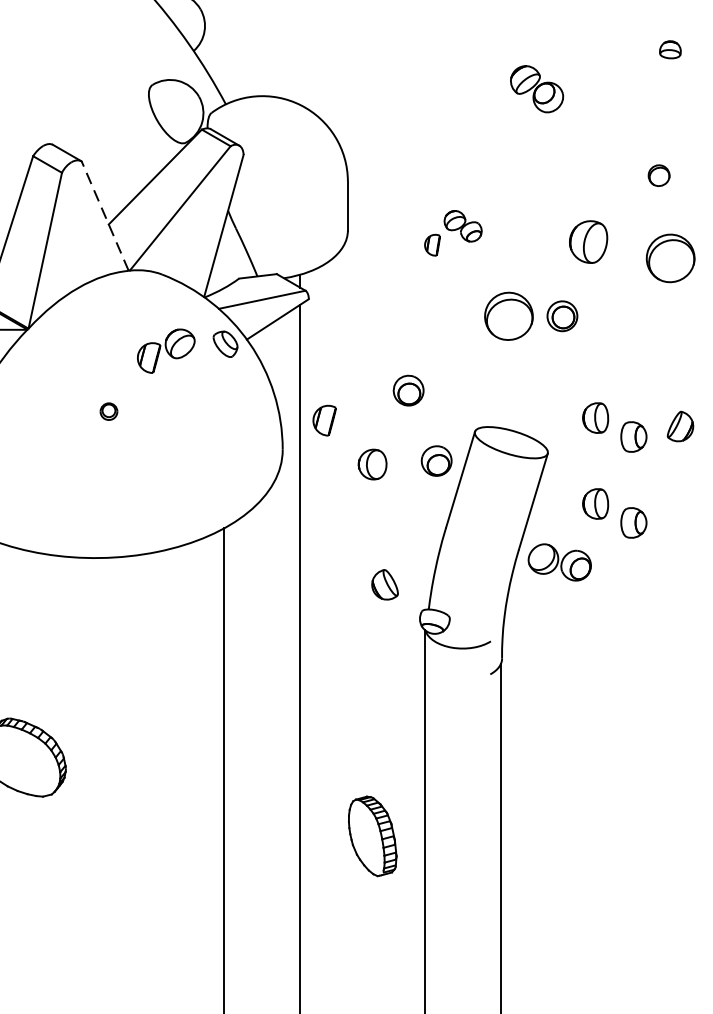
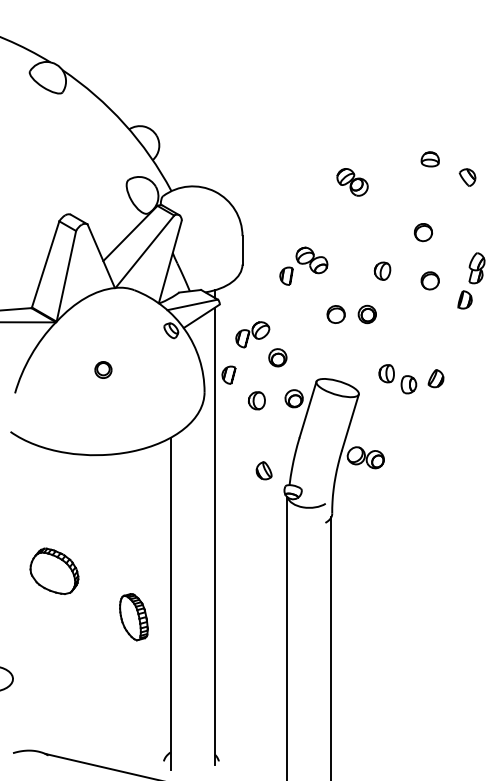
part: (669, 49) -> (429, 159), size x1.43
part: (658, 175) -> (423, 232), size x1.43
line: (105, 216) -> (101, 256), dashed -> solid
part: (452, 232) -> (303, 265), size x1.43
part: (588, 240) -> (382, 270), size x0.71
part: (669, 257) -> (429, 280), size x0.62
part: (507, 316) -> (335, 314), size x0.62
part: (165, 350) -> (252, 334), moved
part: (109, 410) -> (103, 369), size x1.67
part: (614, 513) -> (397, 429), removed
part: (371, 836) -> (133, 617), moved

